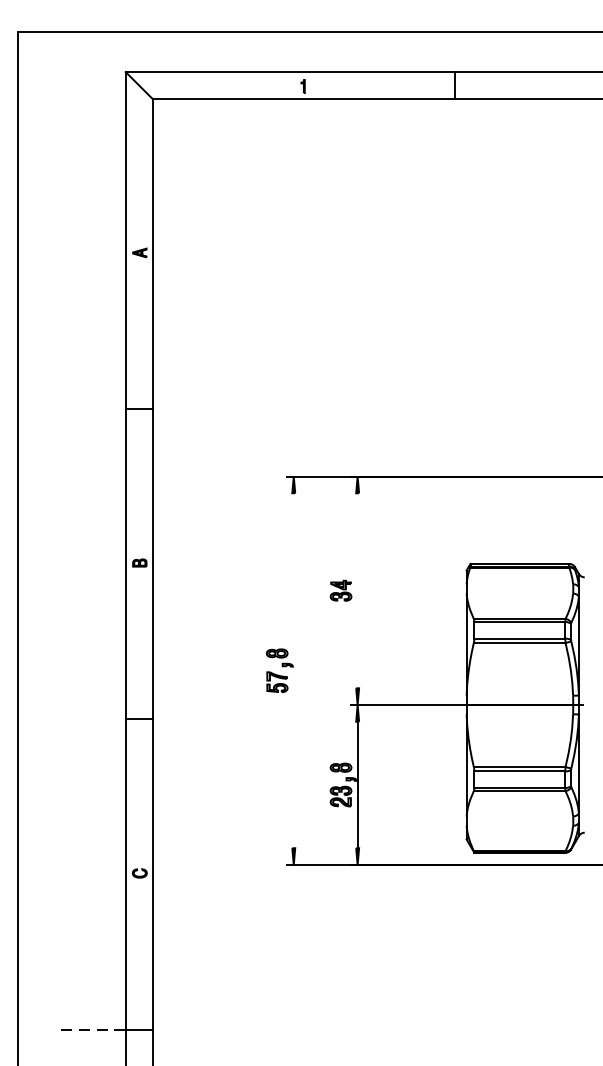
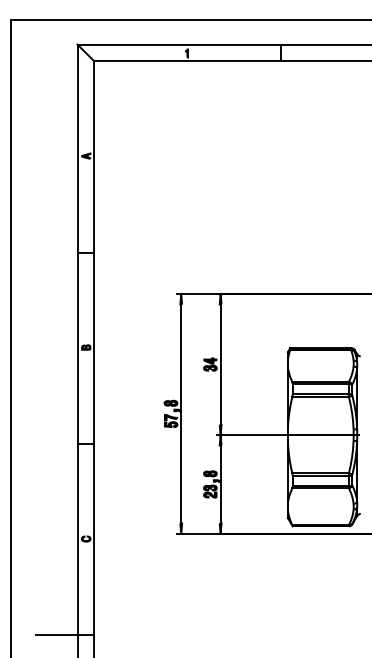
line: (357, 590) -> (220, 364), added
line: (294, 669) -> (181, 413), added
line: (91, 1029) -> (56, 635), dashed -> solid

